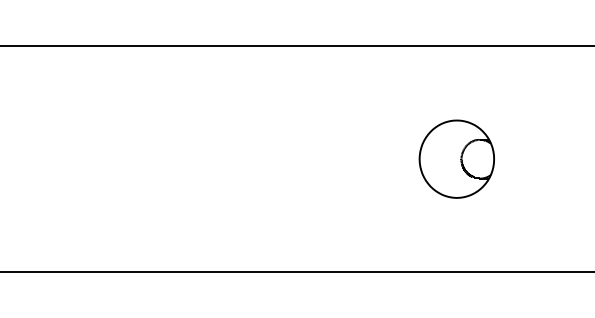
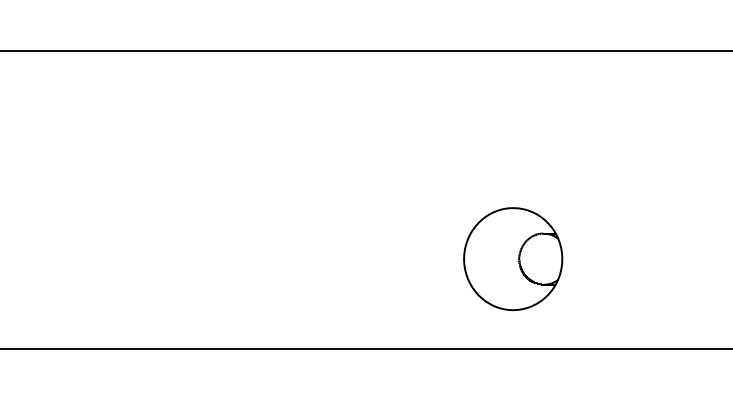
part: (456, 158) -> (512, 258), moved

